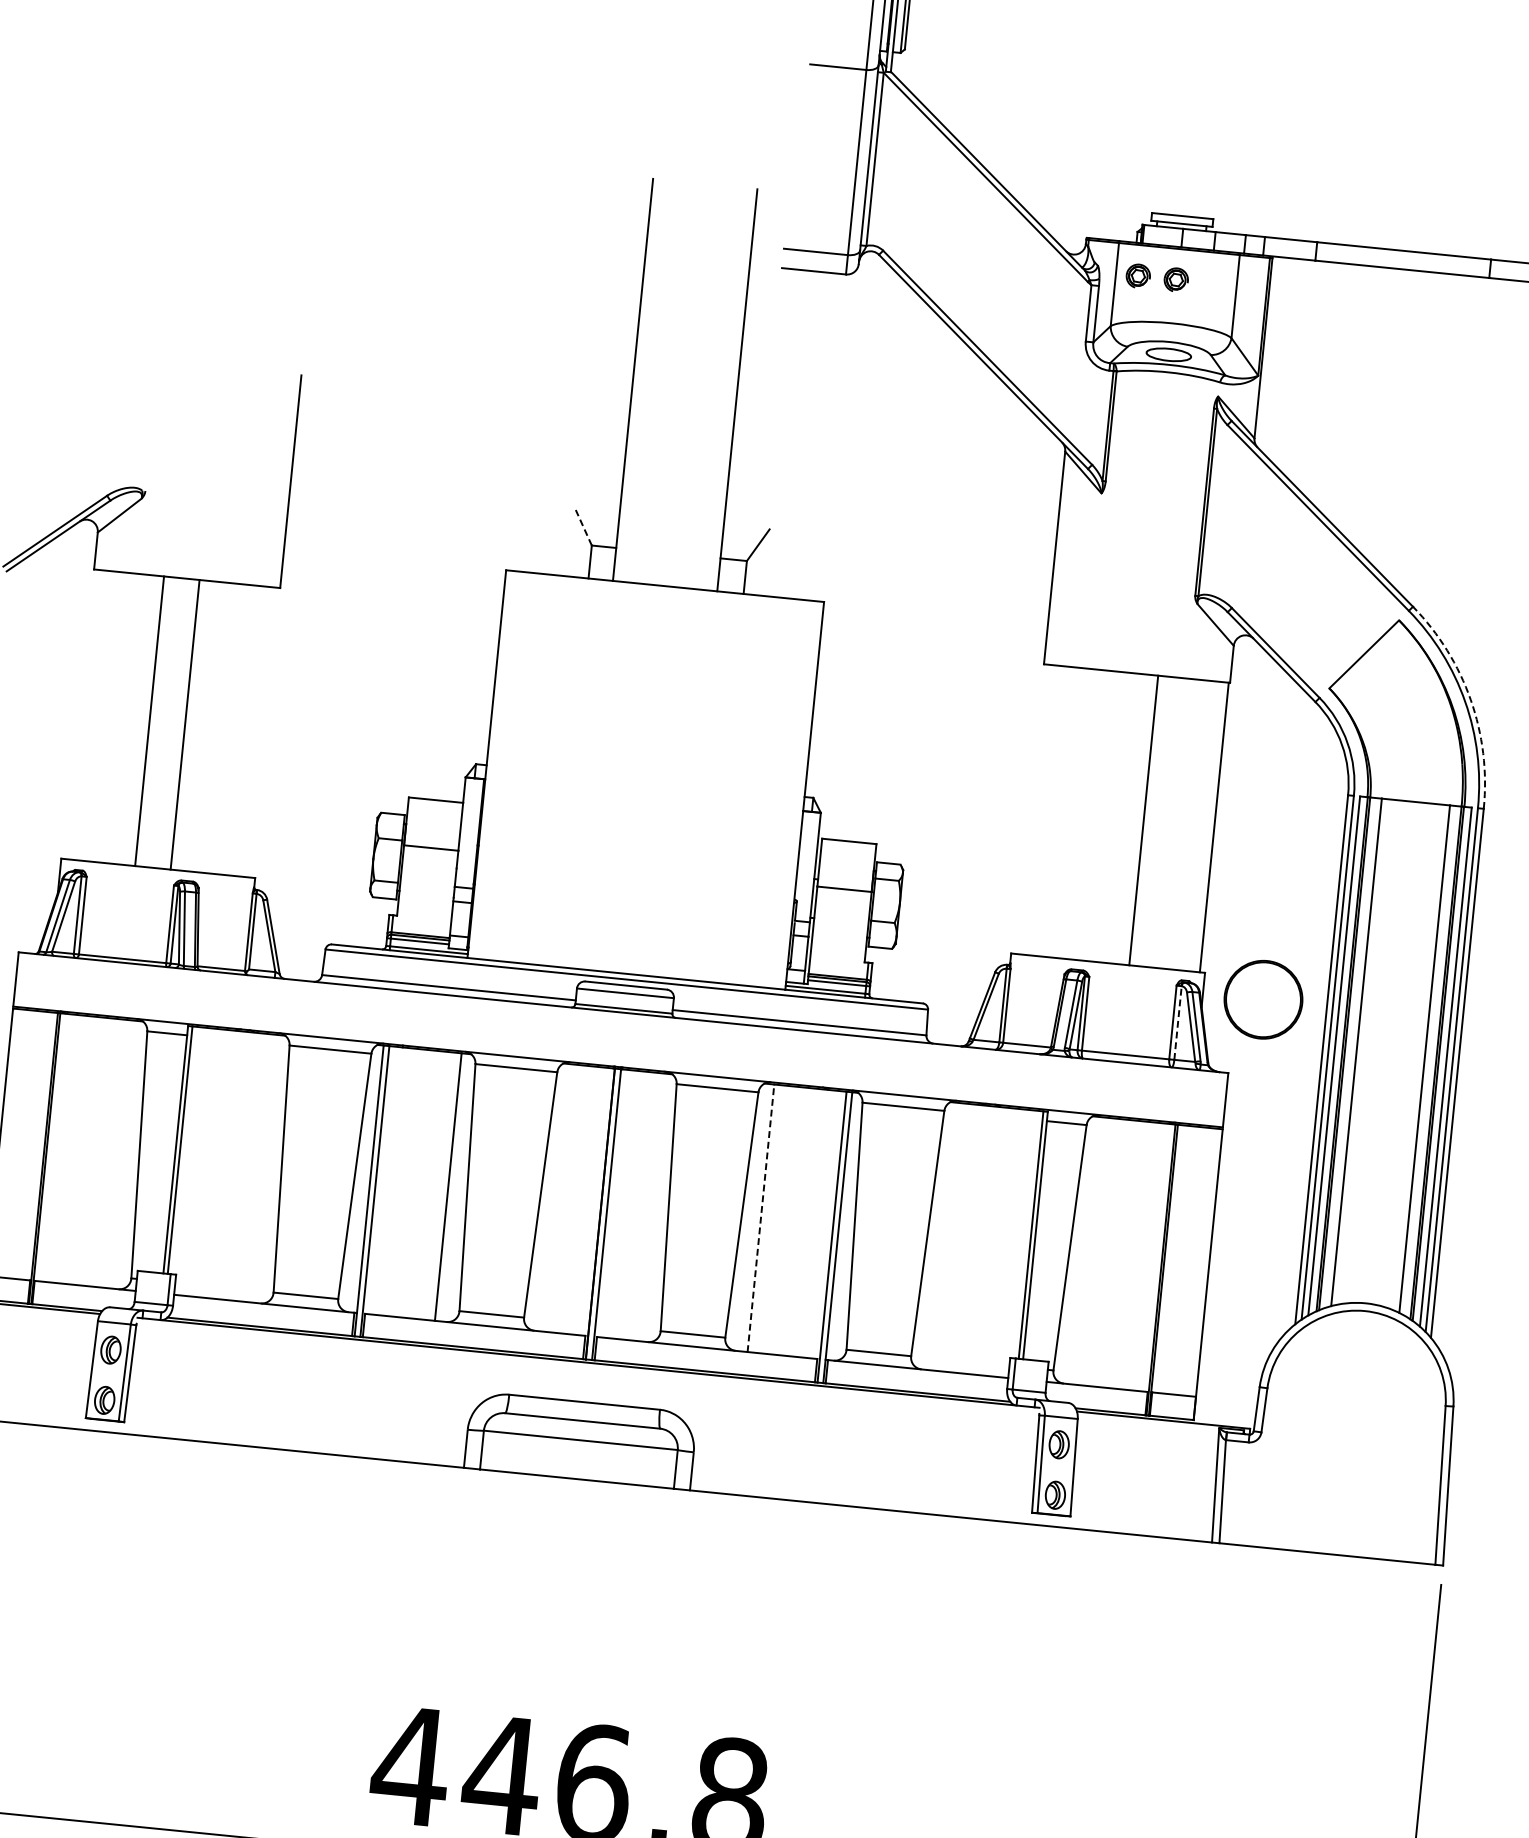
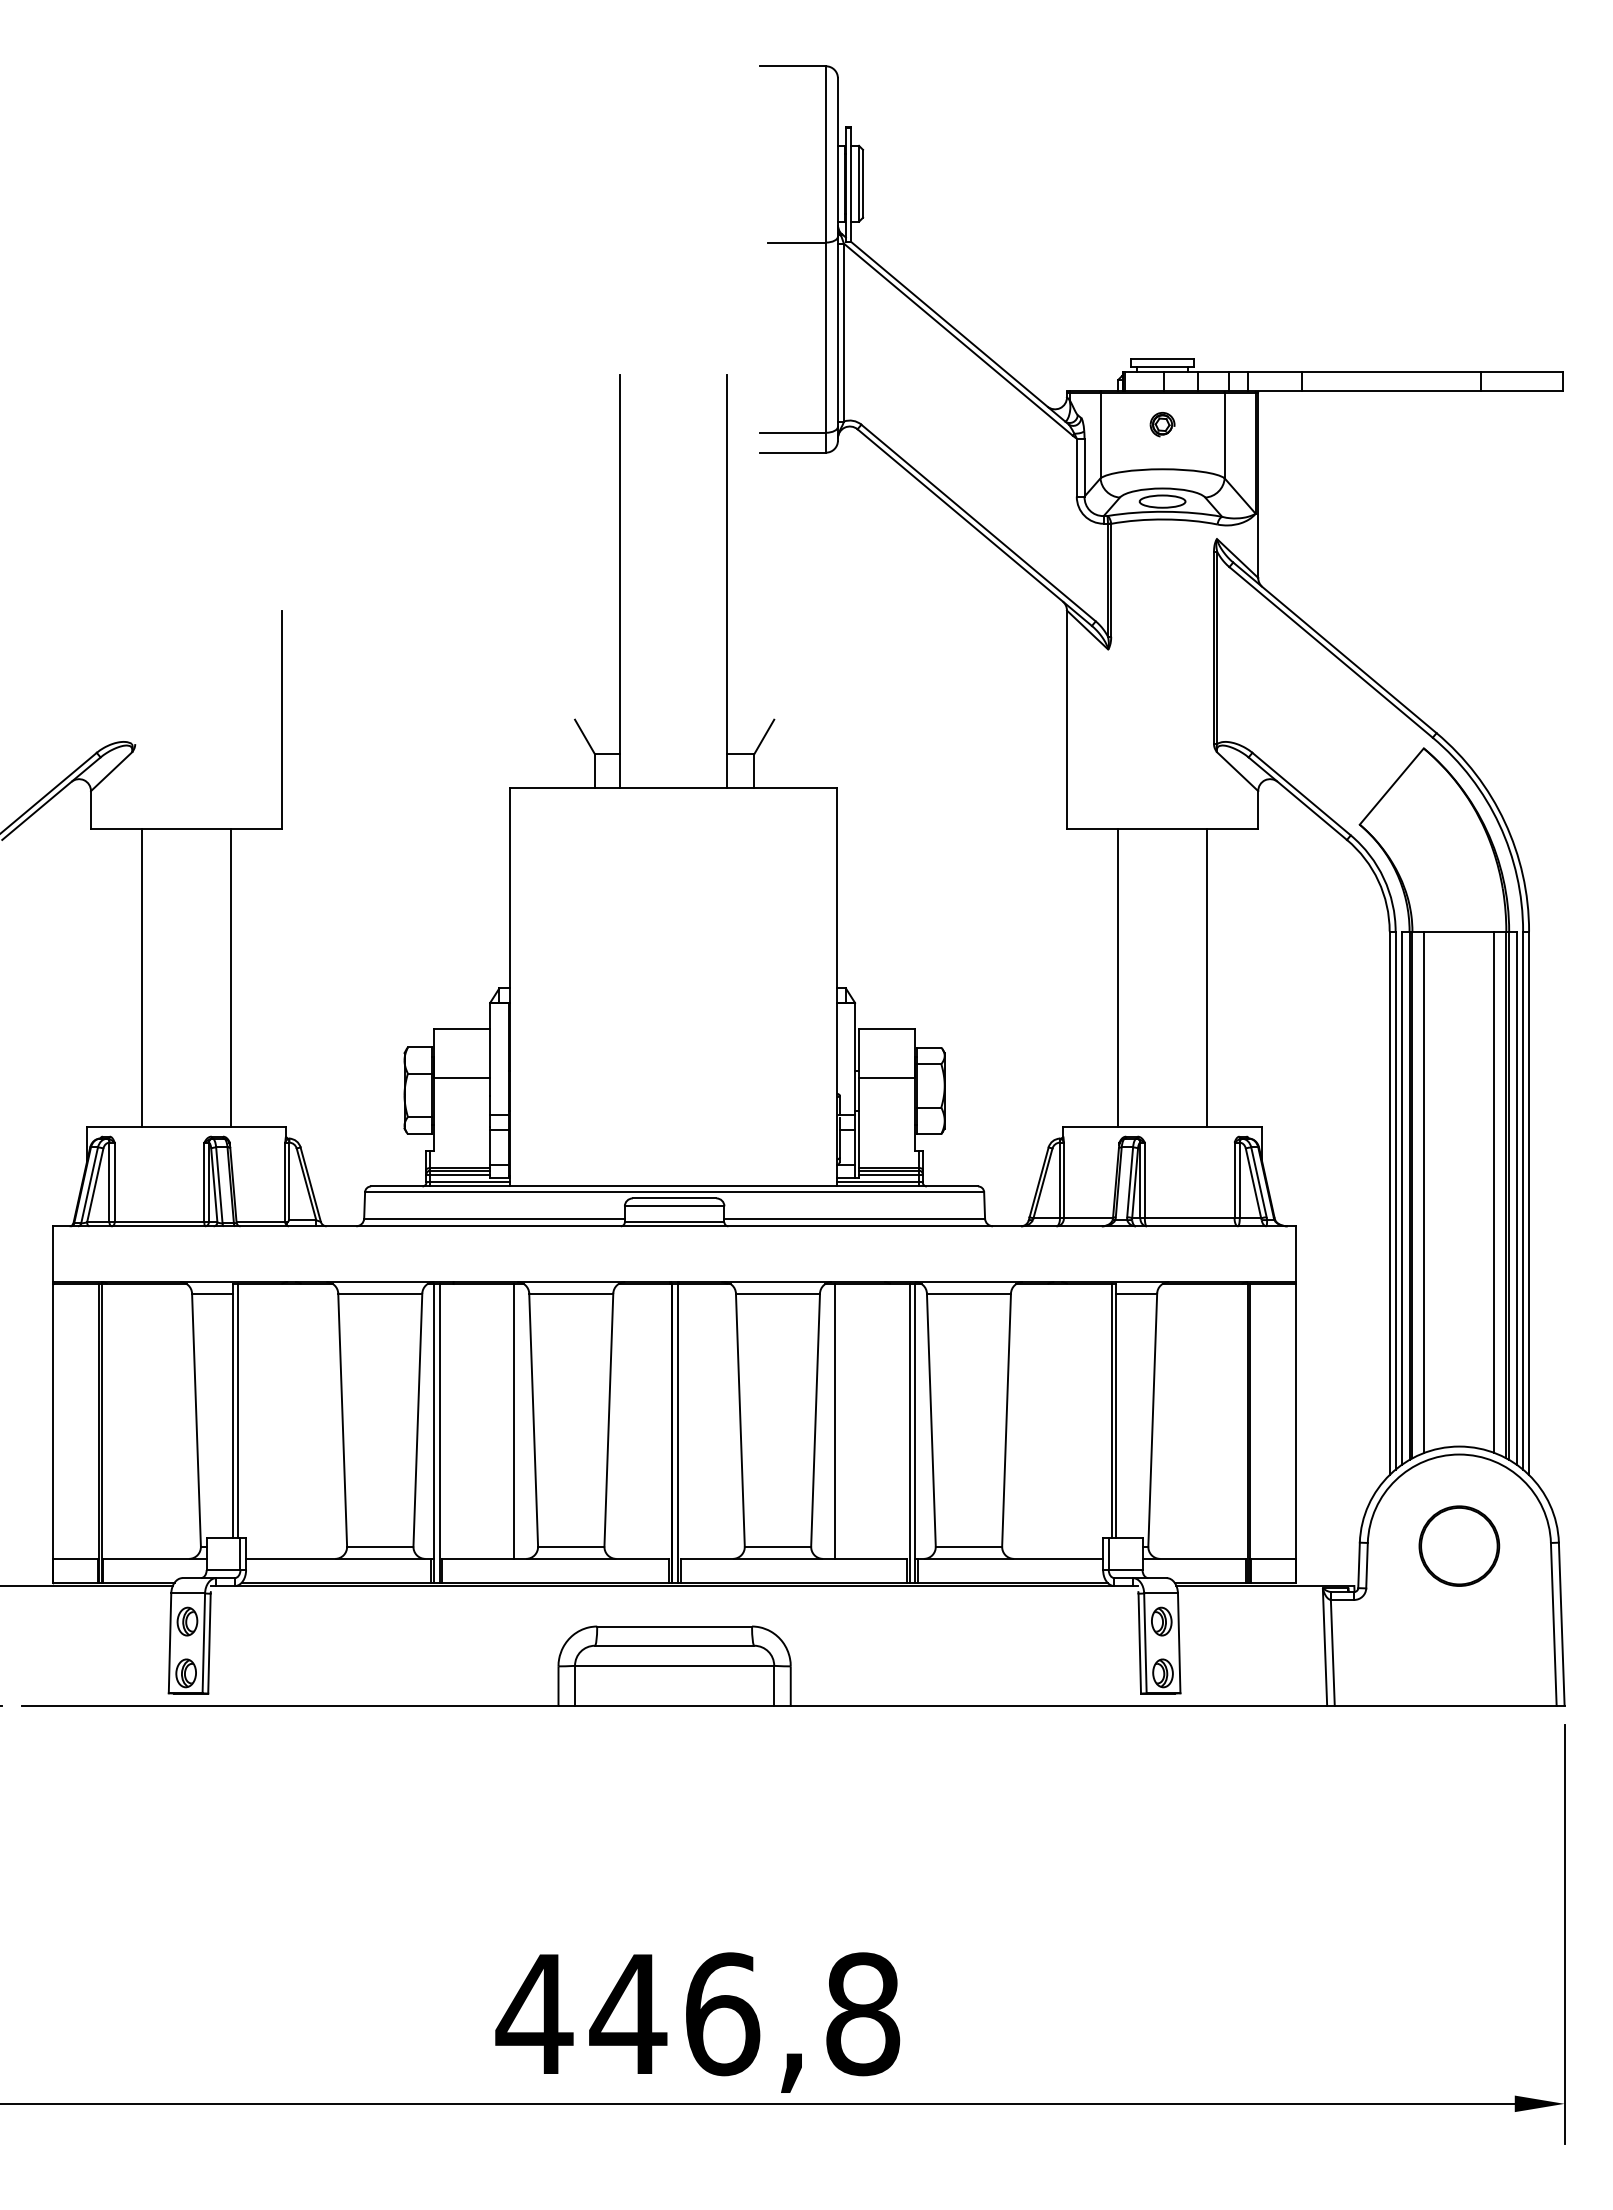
part: (1138, 275) -> (1123, 424), removed
line: (583, 528) -> (584, 737), dashed -> solid
arc: (1470, 700) -> (1504, 822), dashed -> solid
line: (149, 720) -> (230, 977), moved
line: (185, 724) -> (142, 977), moved
line: (1143, 820) -> (1118, 977), moved
line: (1214, 827) -> (1206, 977), moved
part: (1263, 999) -> (1459, 1545), moved
line: (1177, 1023) -> (1239, 1180), dashed -> solid
line: (761, 1217) -> (835, 1420), dashed -> solid

